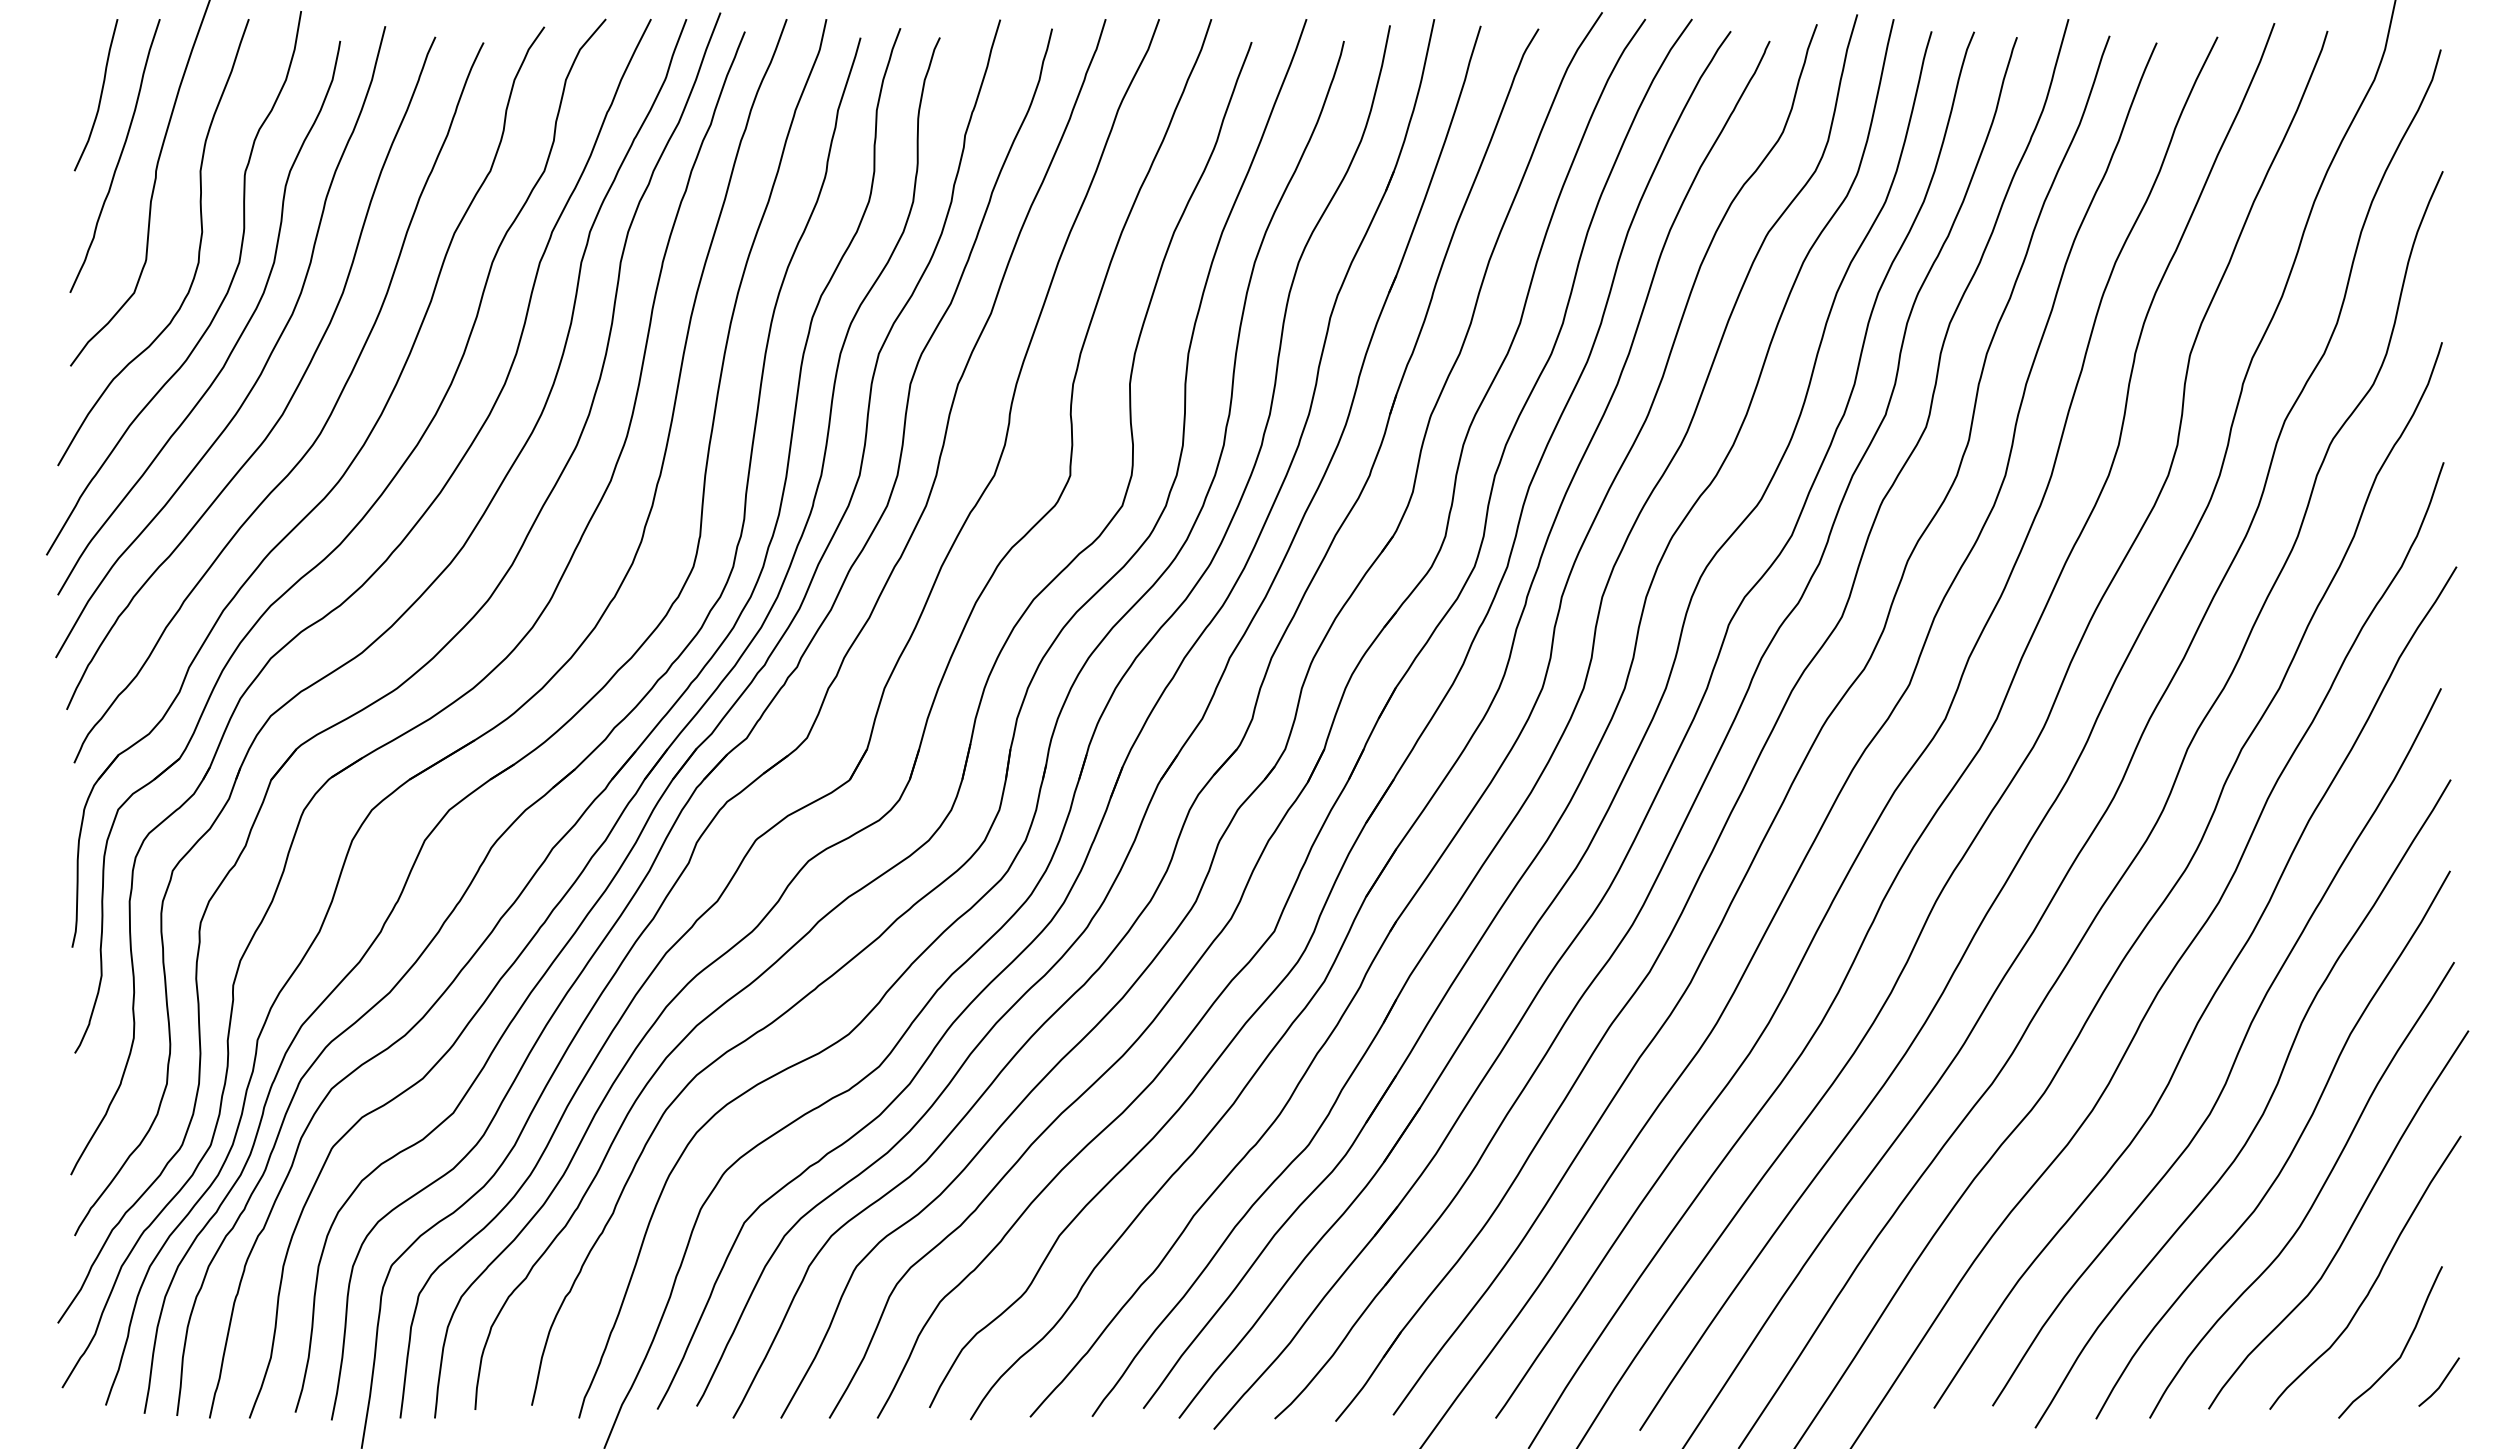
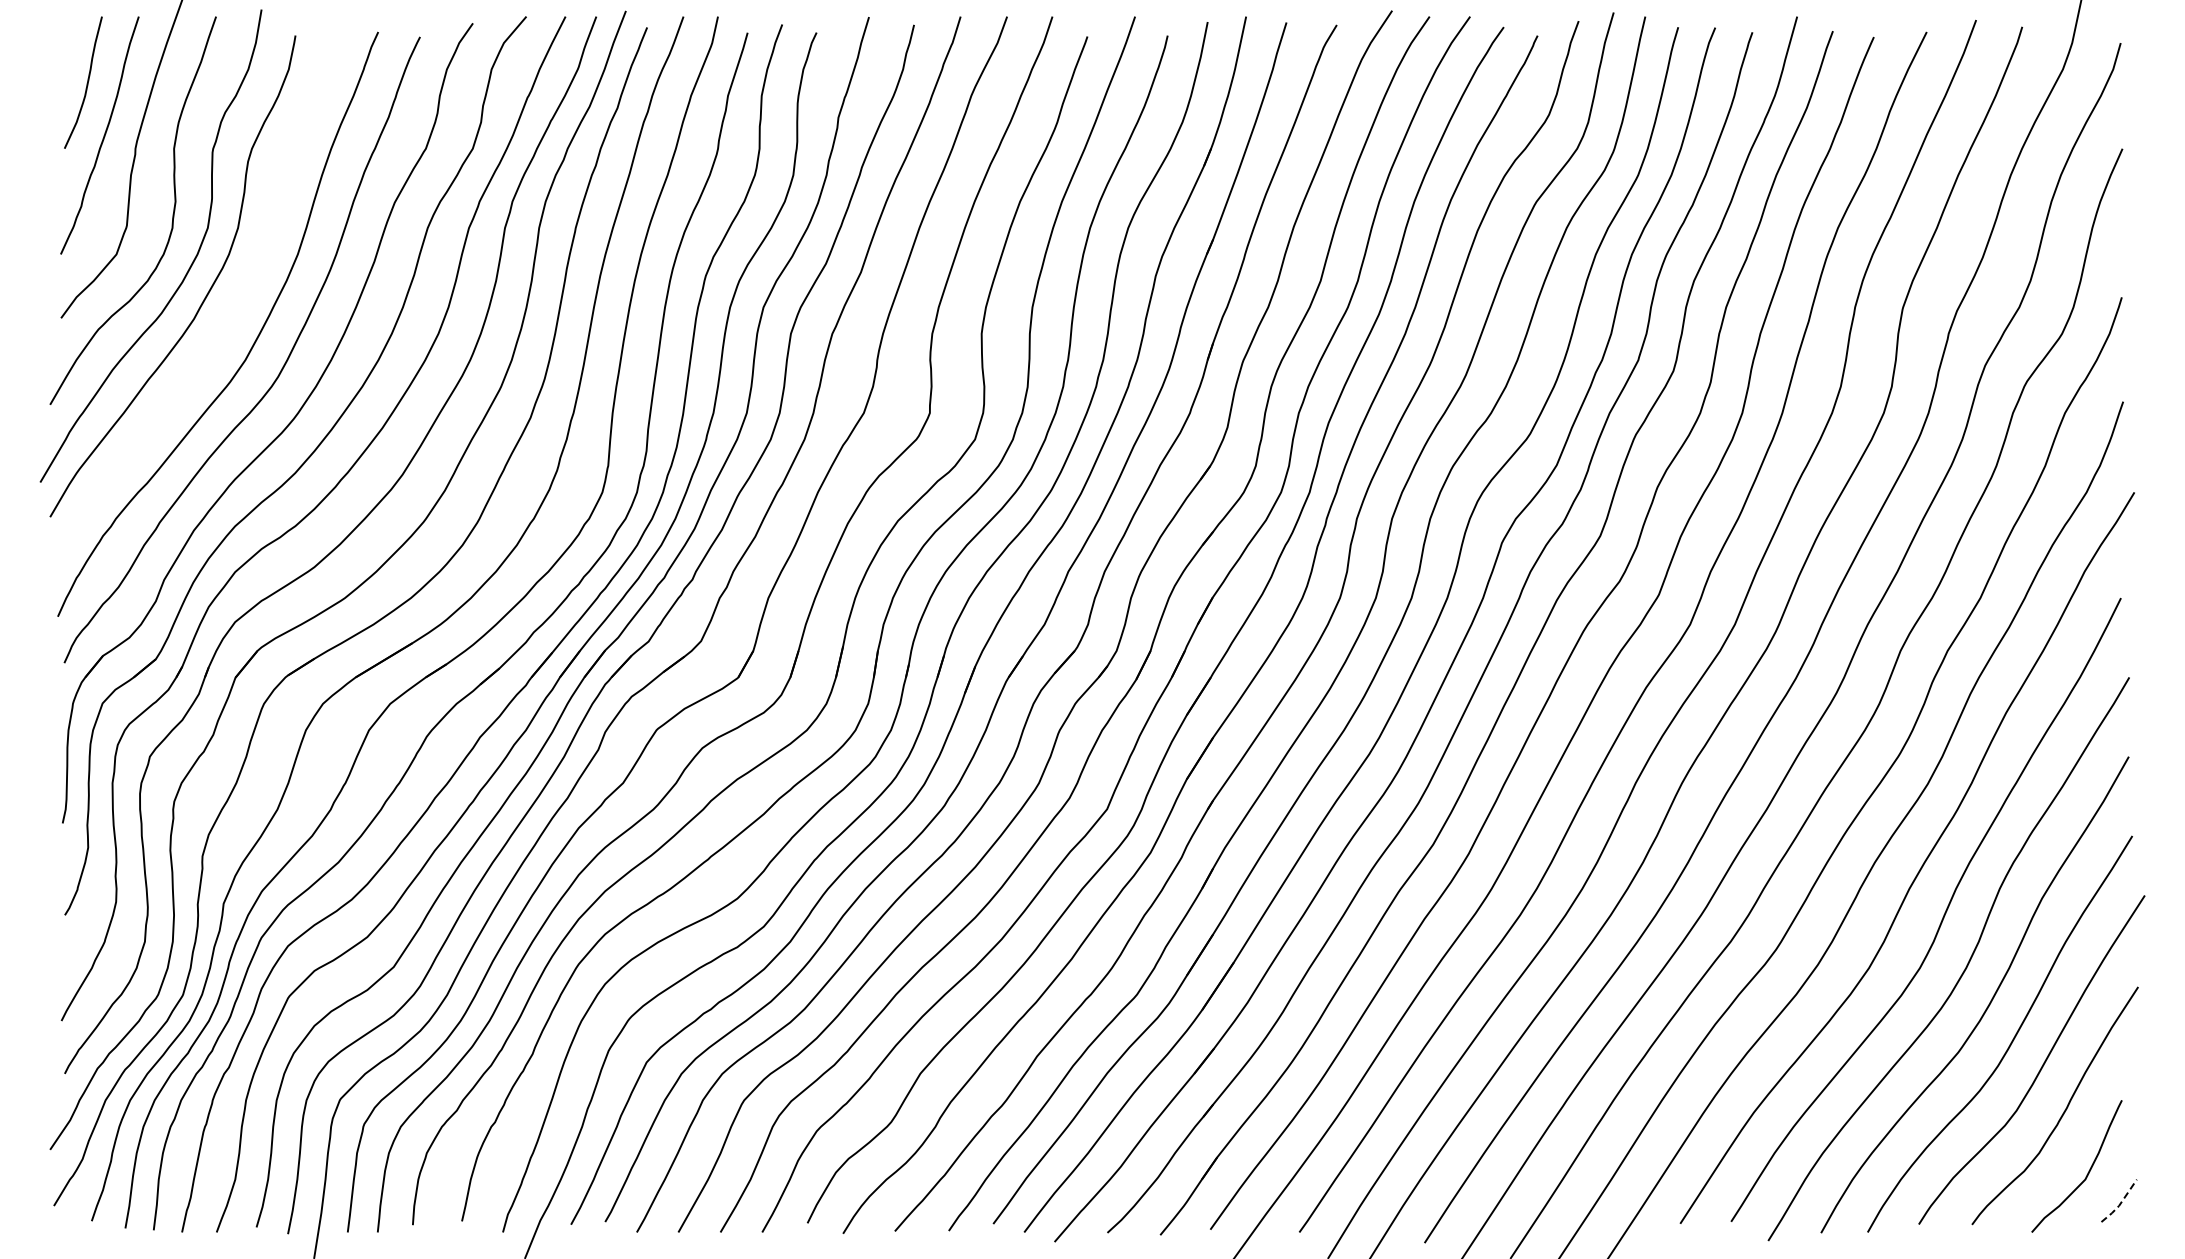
curve: (264, 364) -> (229, 316), removed
line: (2440, 1385) -> (2120, 1203), solid -> dashed

